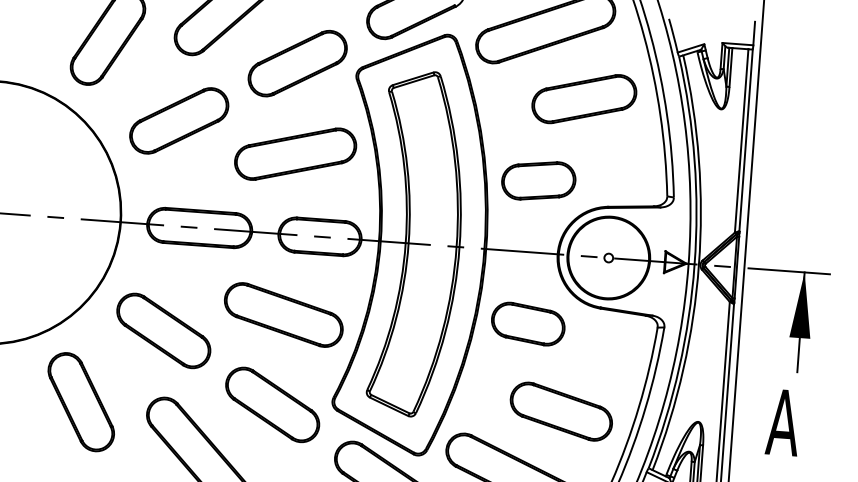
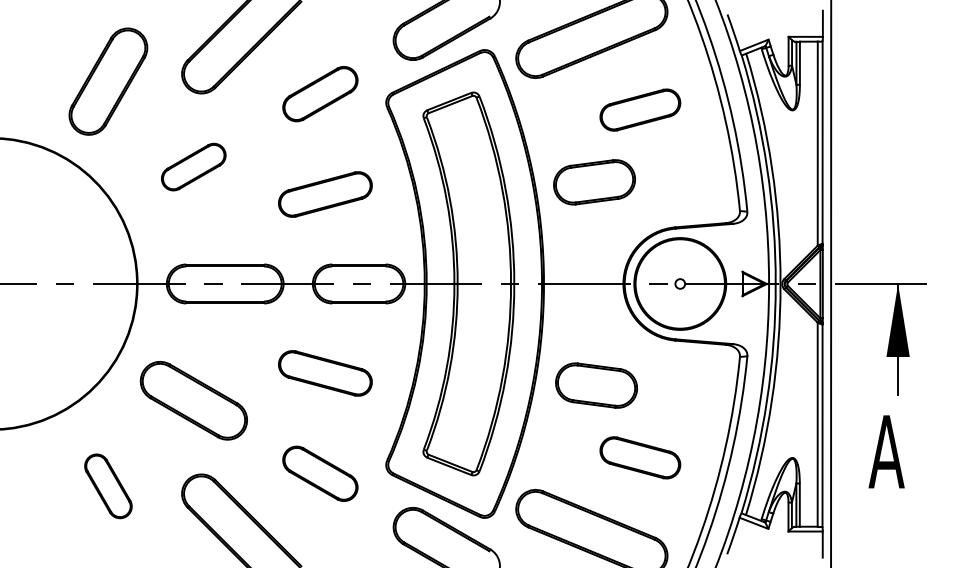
part: (297, 63) -> (320, 93), size x0.7
part: (584, 98) -> (640, 109), size x0.7
part: (178, 120) -> (193, 166), size x0.6
part: (295, 154) -> (325, 194), size x0.7
part: (538, 181) -> (594, 182), moved
part: (283, 315) -> (325, 373), size x0.7
part: (528, 324) -> (596, 385), moved
part: (81, 402) -> (108, 486), size x0.6
part: (272, 404) -> (320, 473), size x0.7
part: (561, 411) -> (640, 457), size x0.7

